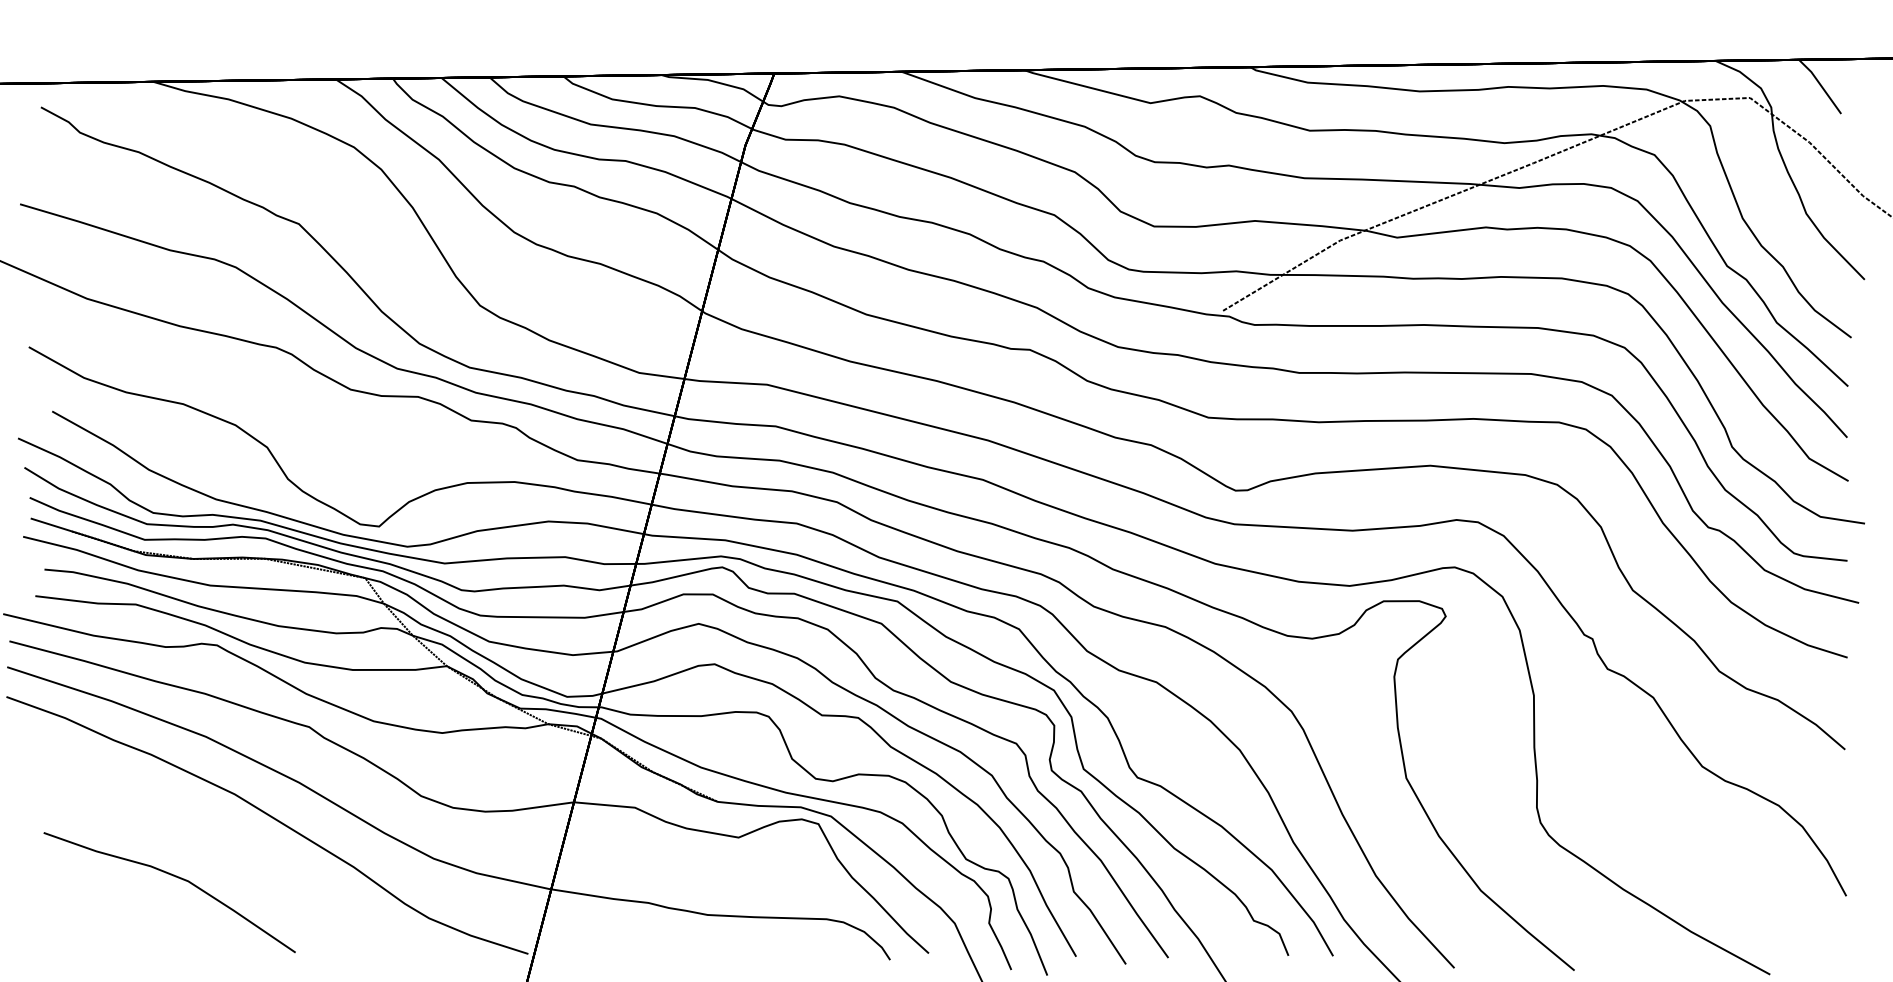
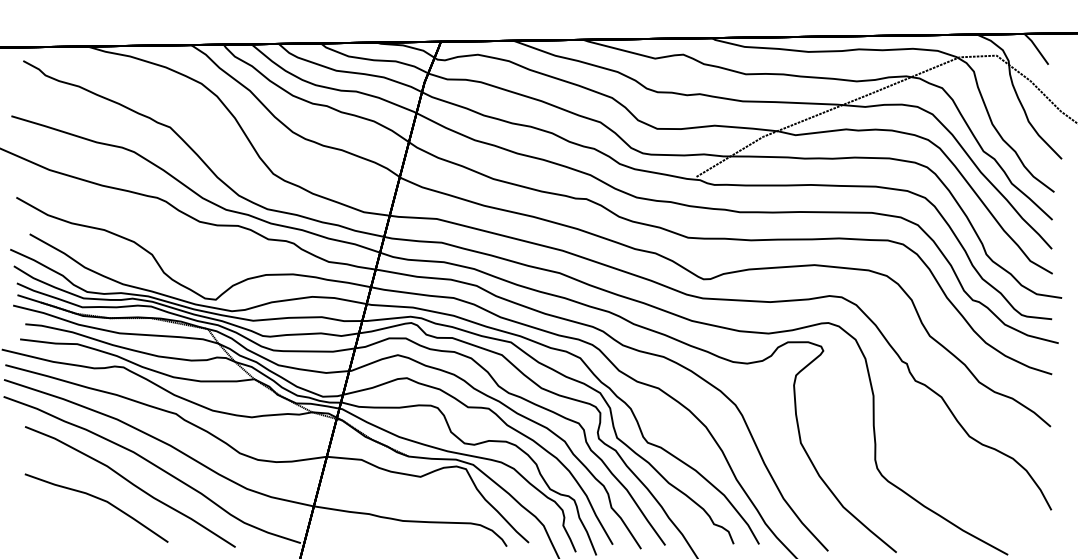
part: (227, 854) -> (129, 486), added

